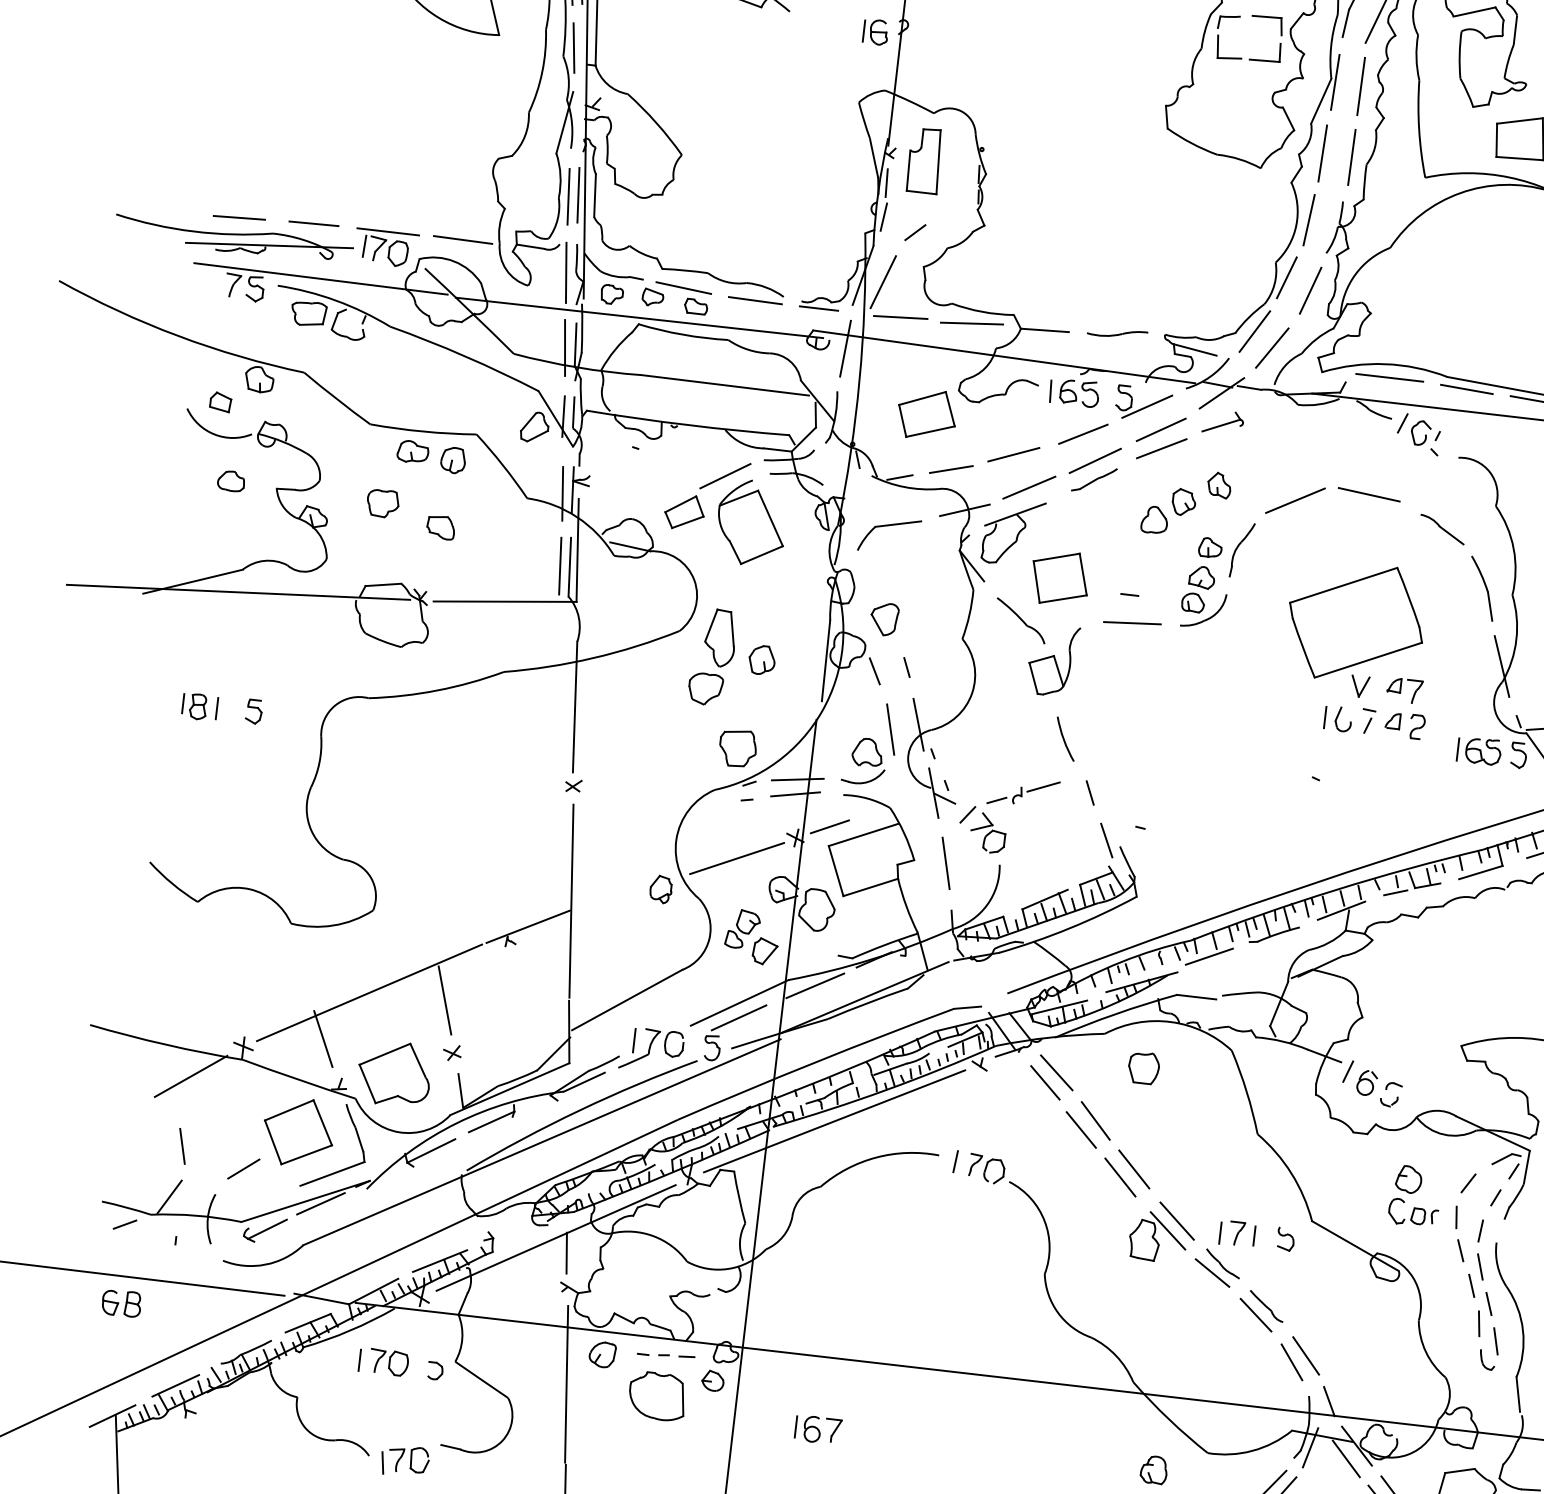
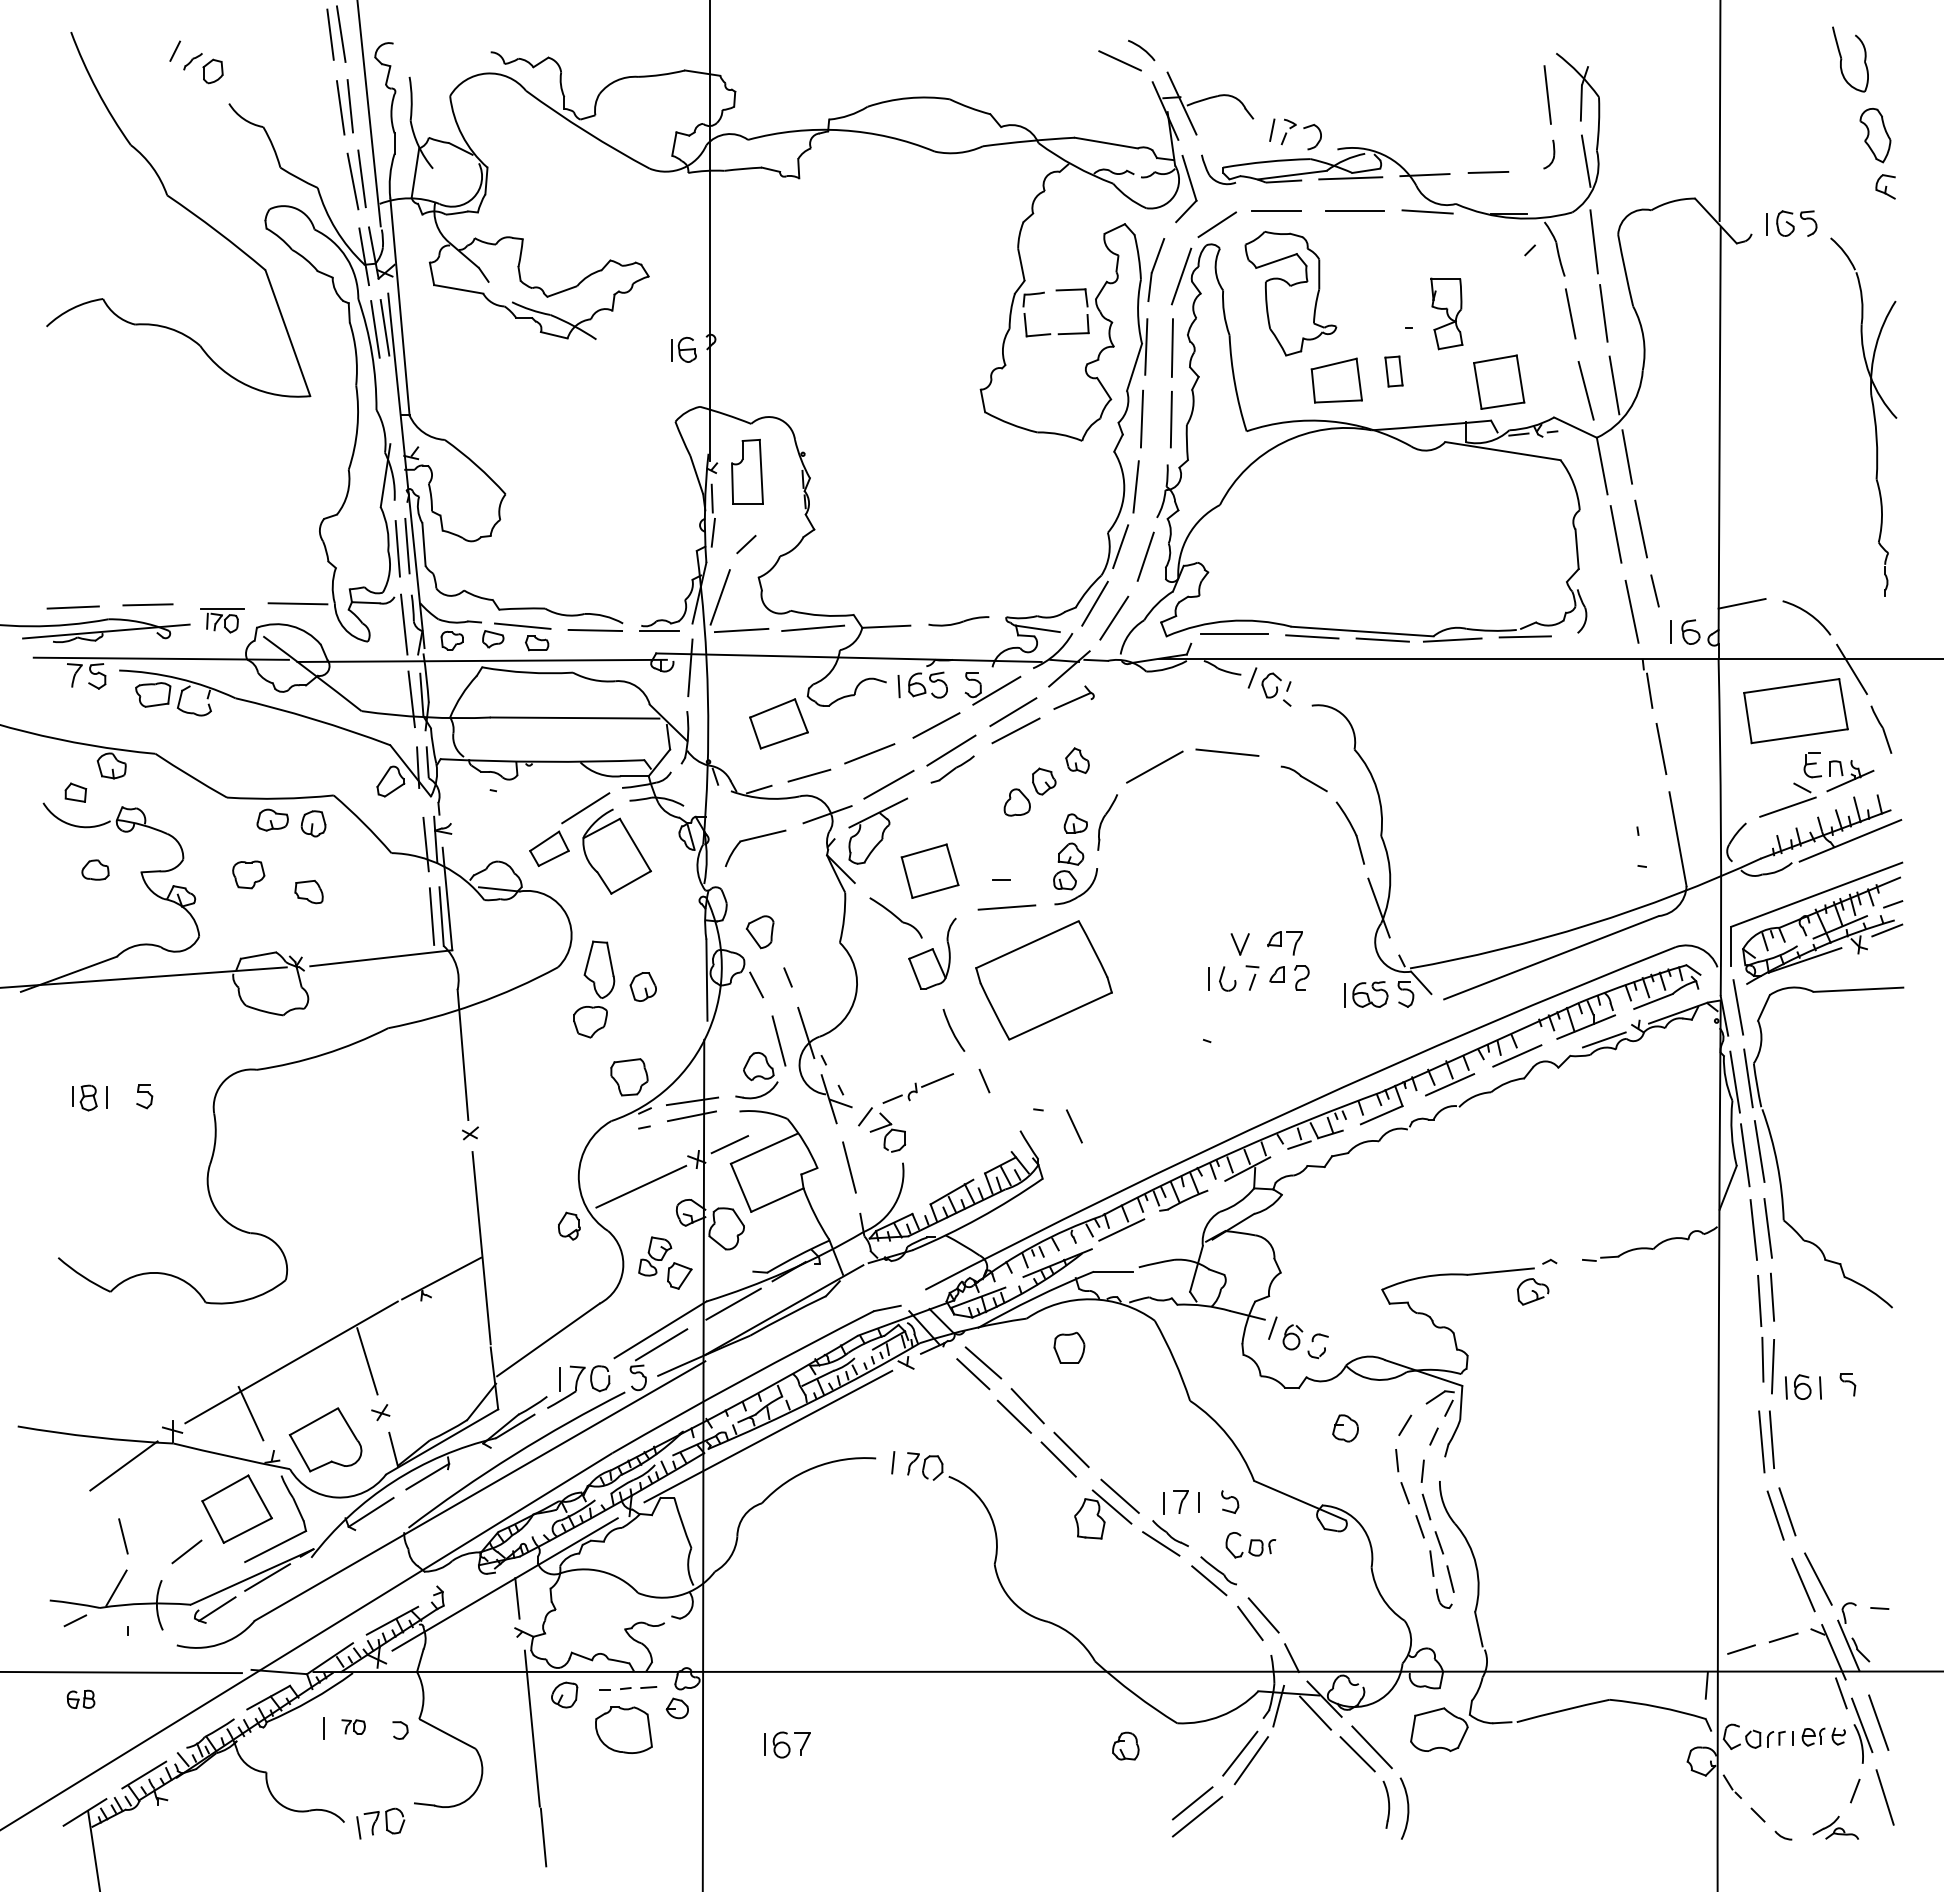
line: (573, 47) -> (385, 399), removed
part: (386, 247) -> (222, 620), size x0.7
part: (1355, 622) -> (1043, 980), moved
line: (1106, 840) -> (1074, 1126), moved
part: (1413, 1213) -> (1250, 1545), moved
part: (121, 1303) -> (80, 1699), size x0.7
part: (389, 1361) -> (353, 1726), size x0.6

